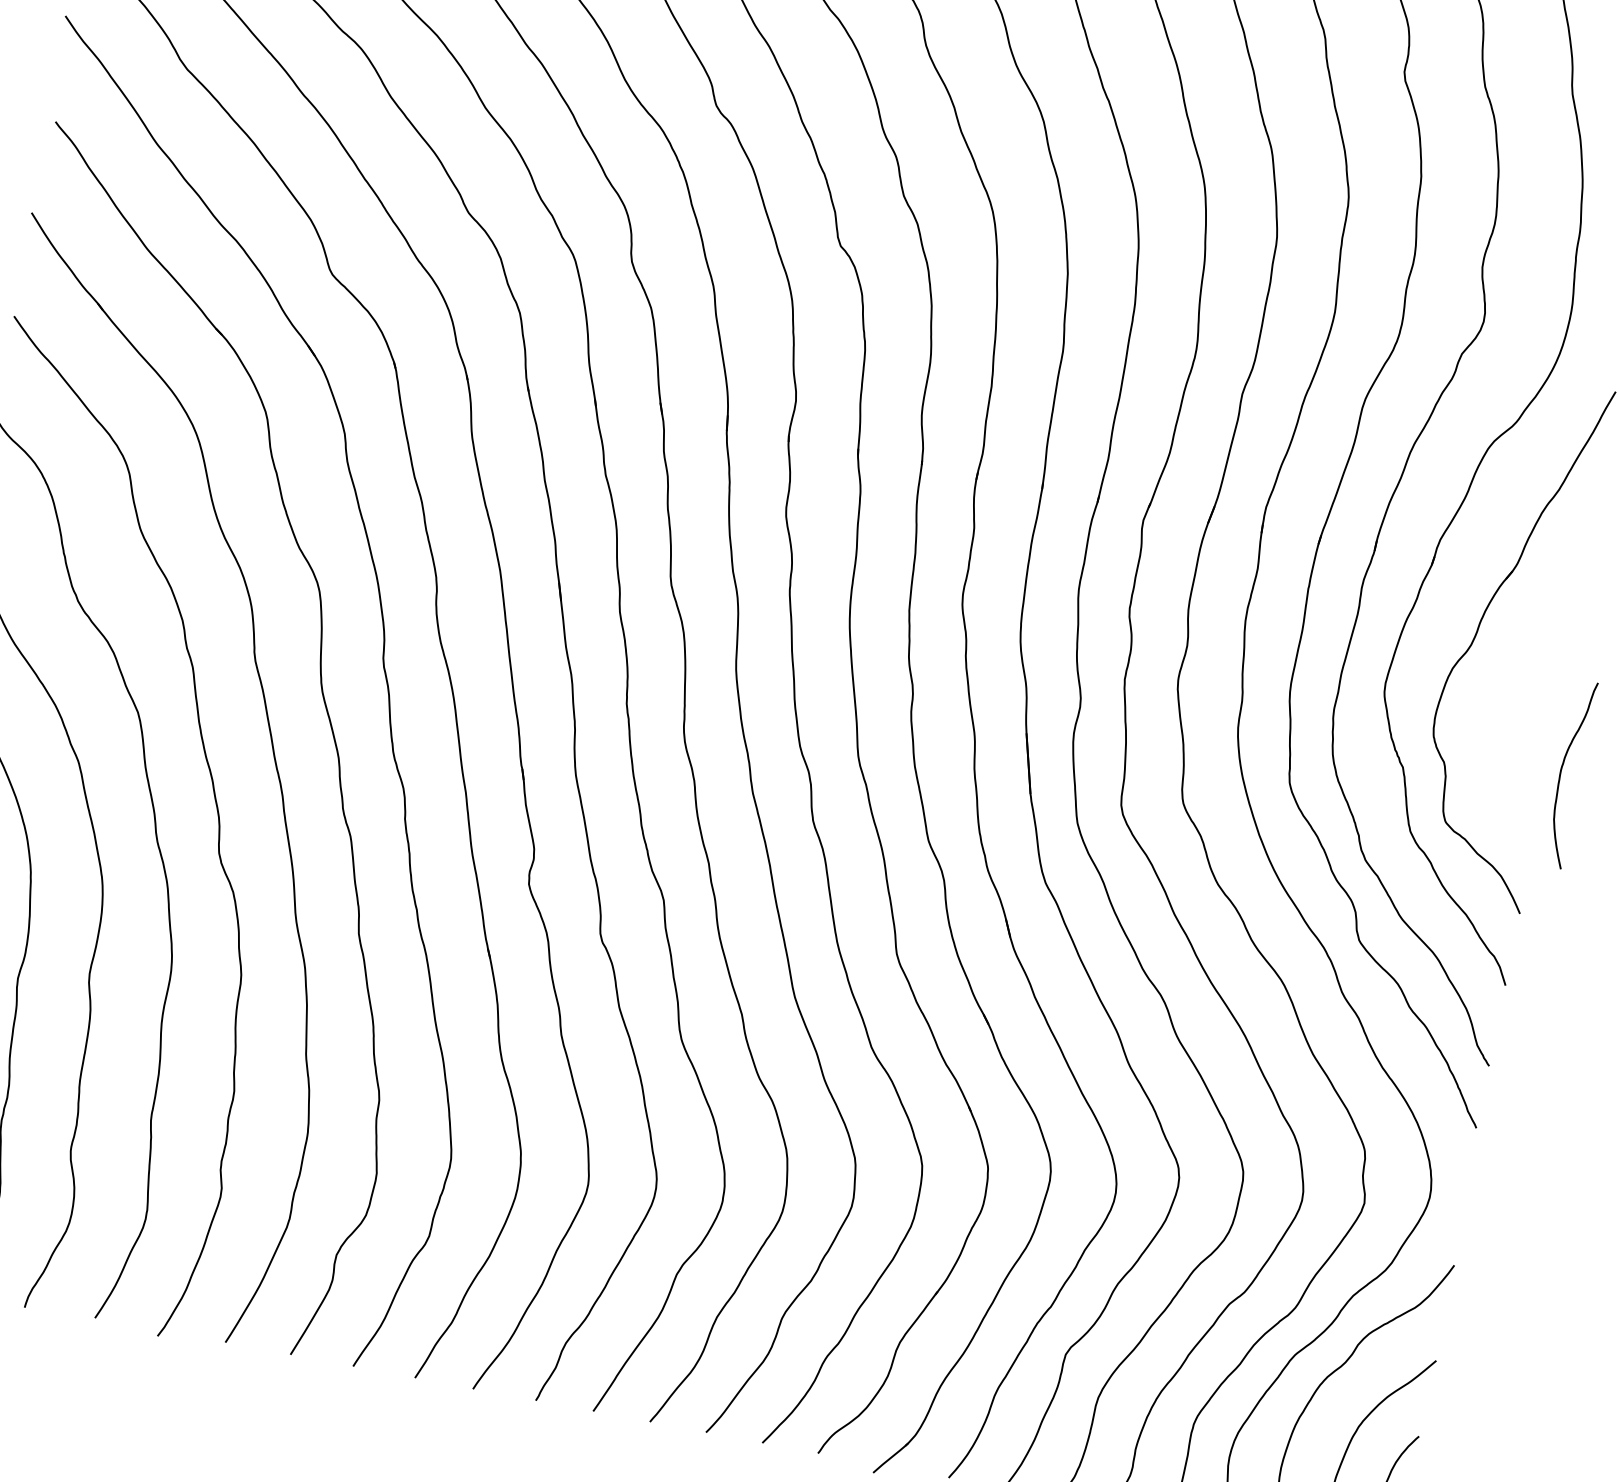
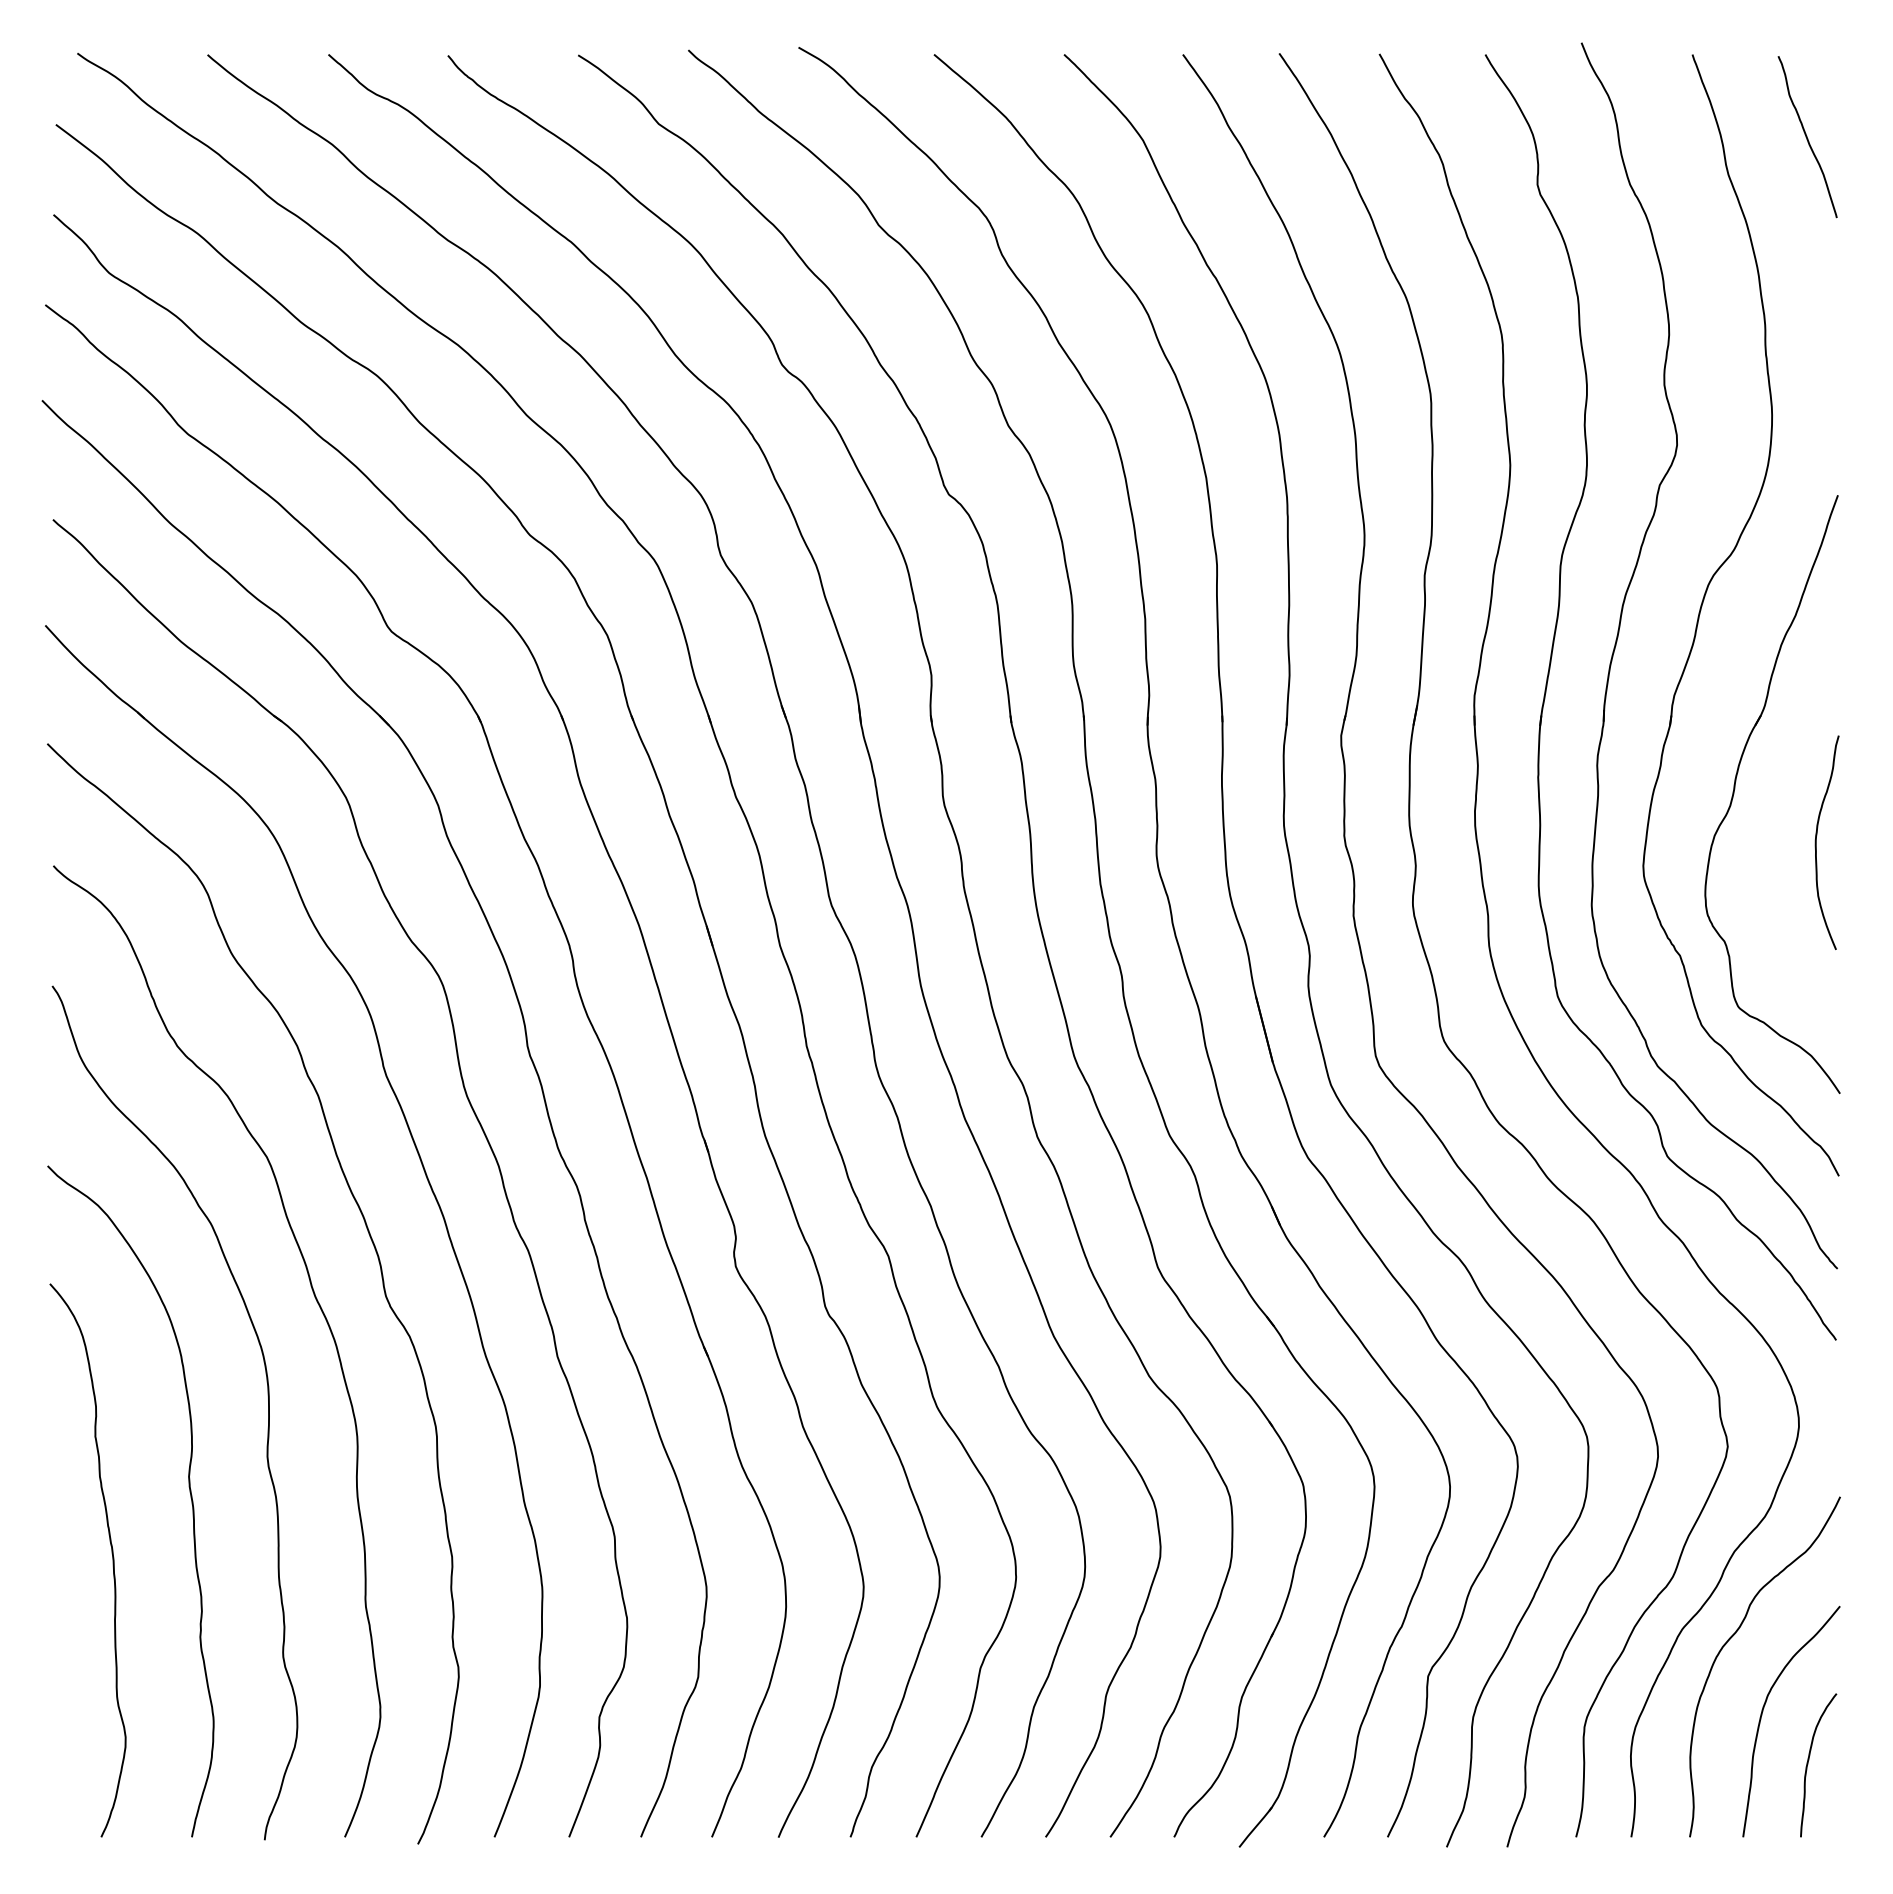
curve: (1561, 772) -> (1816, 842), moved

